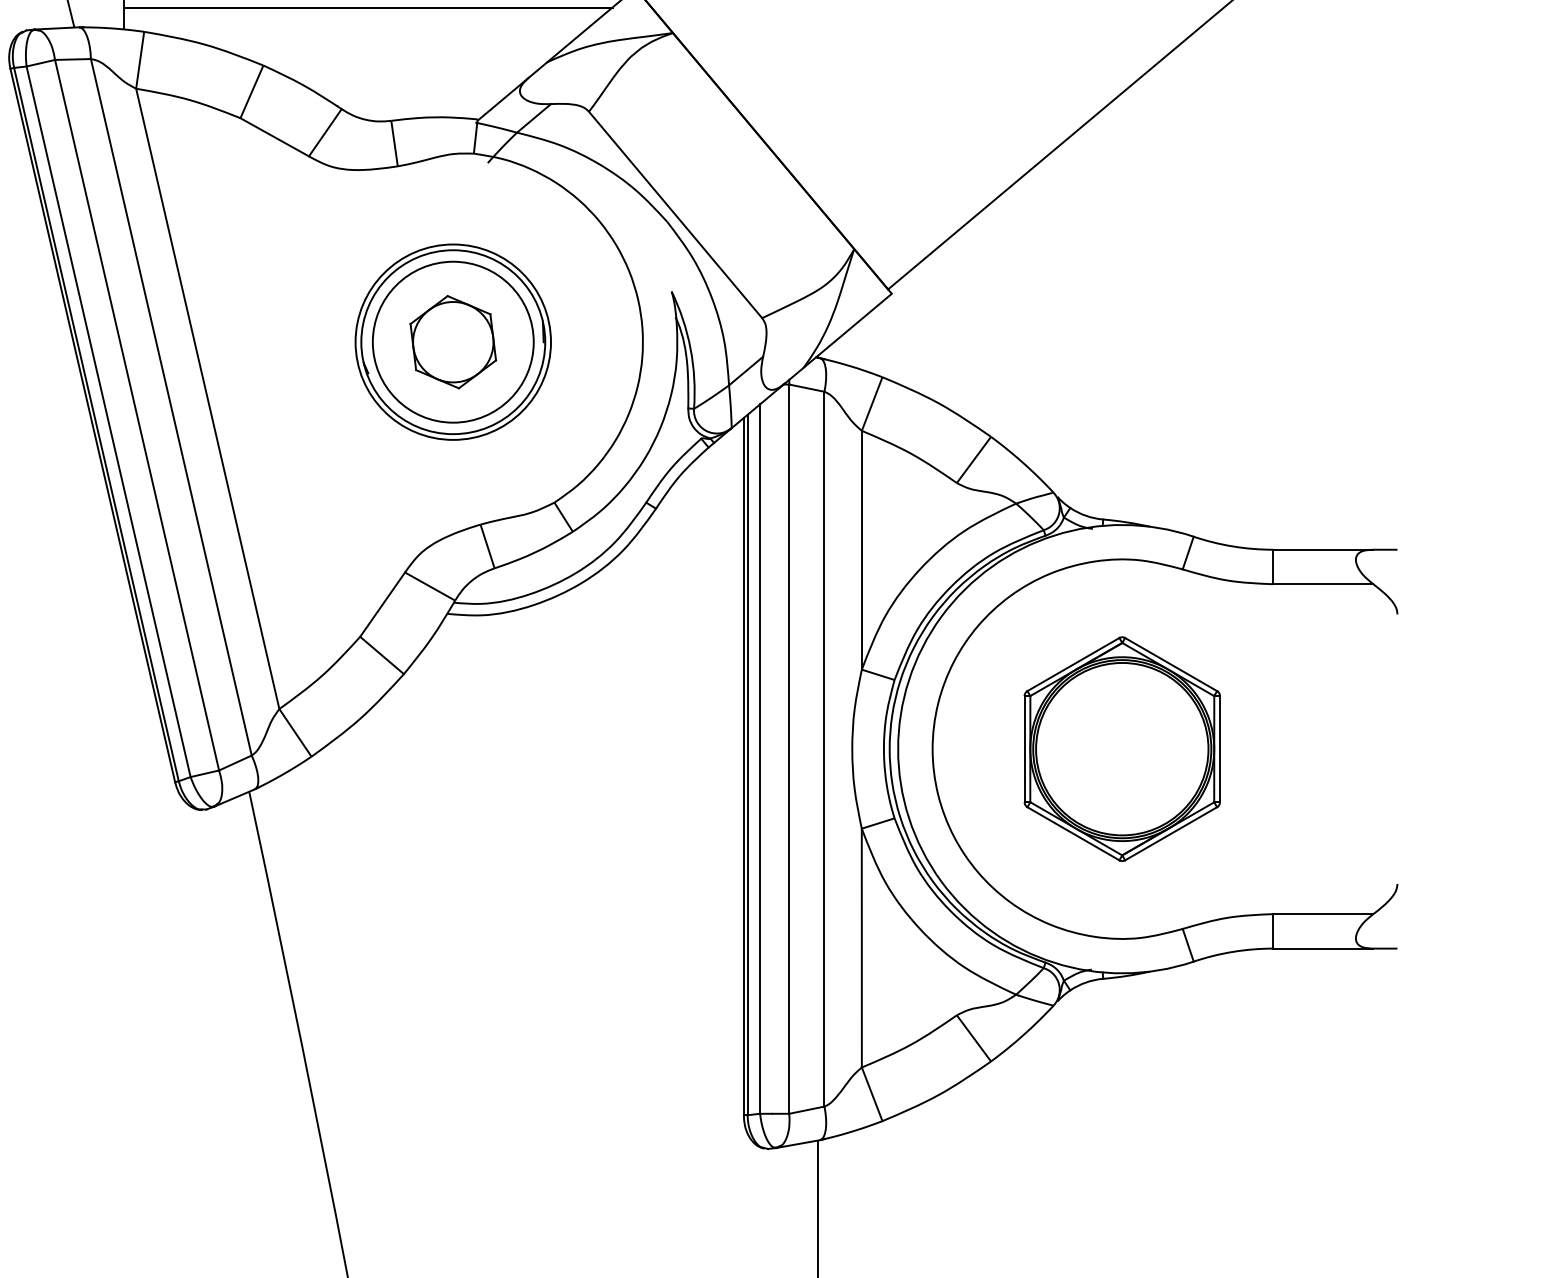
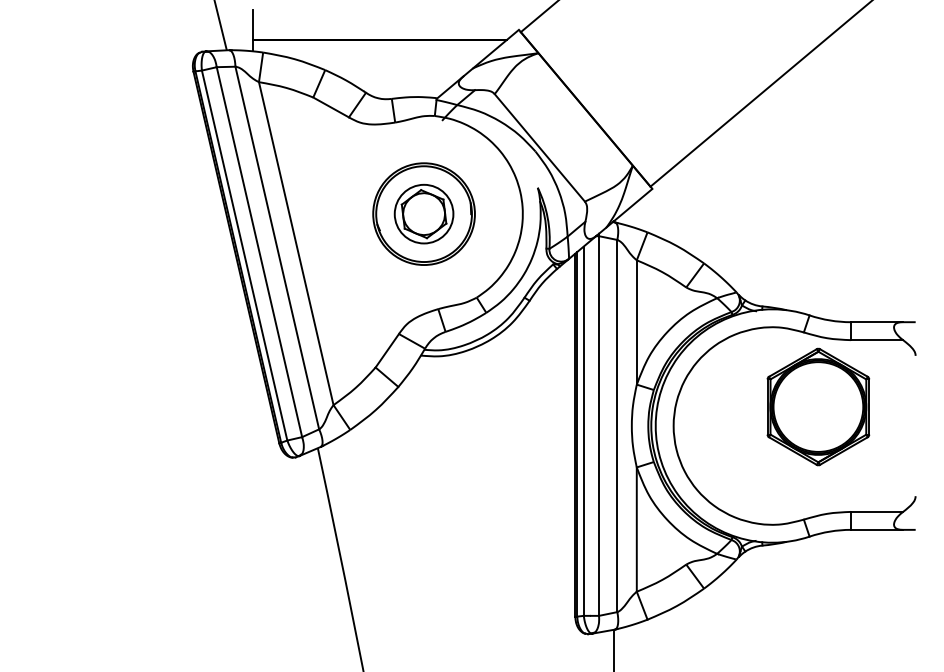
circle: (452, 342) -> (423, 214), size x0.7
part: (1122, 748) -> (818, 406), moved

